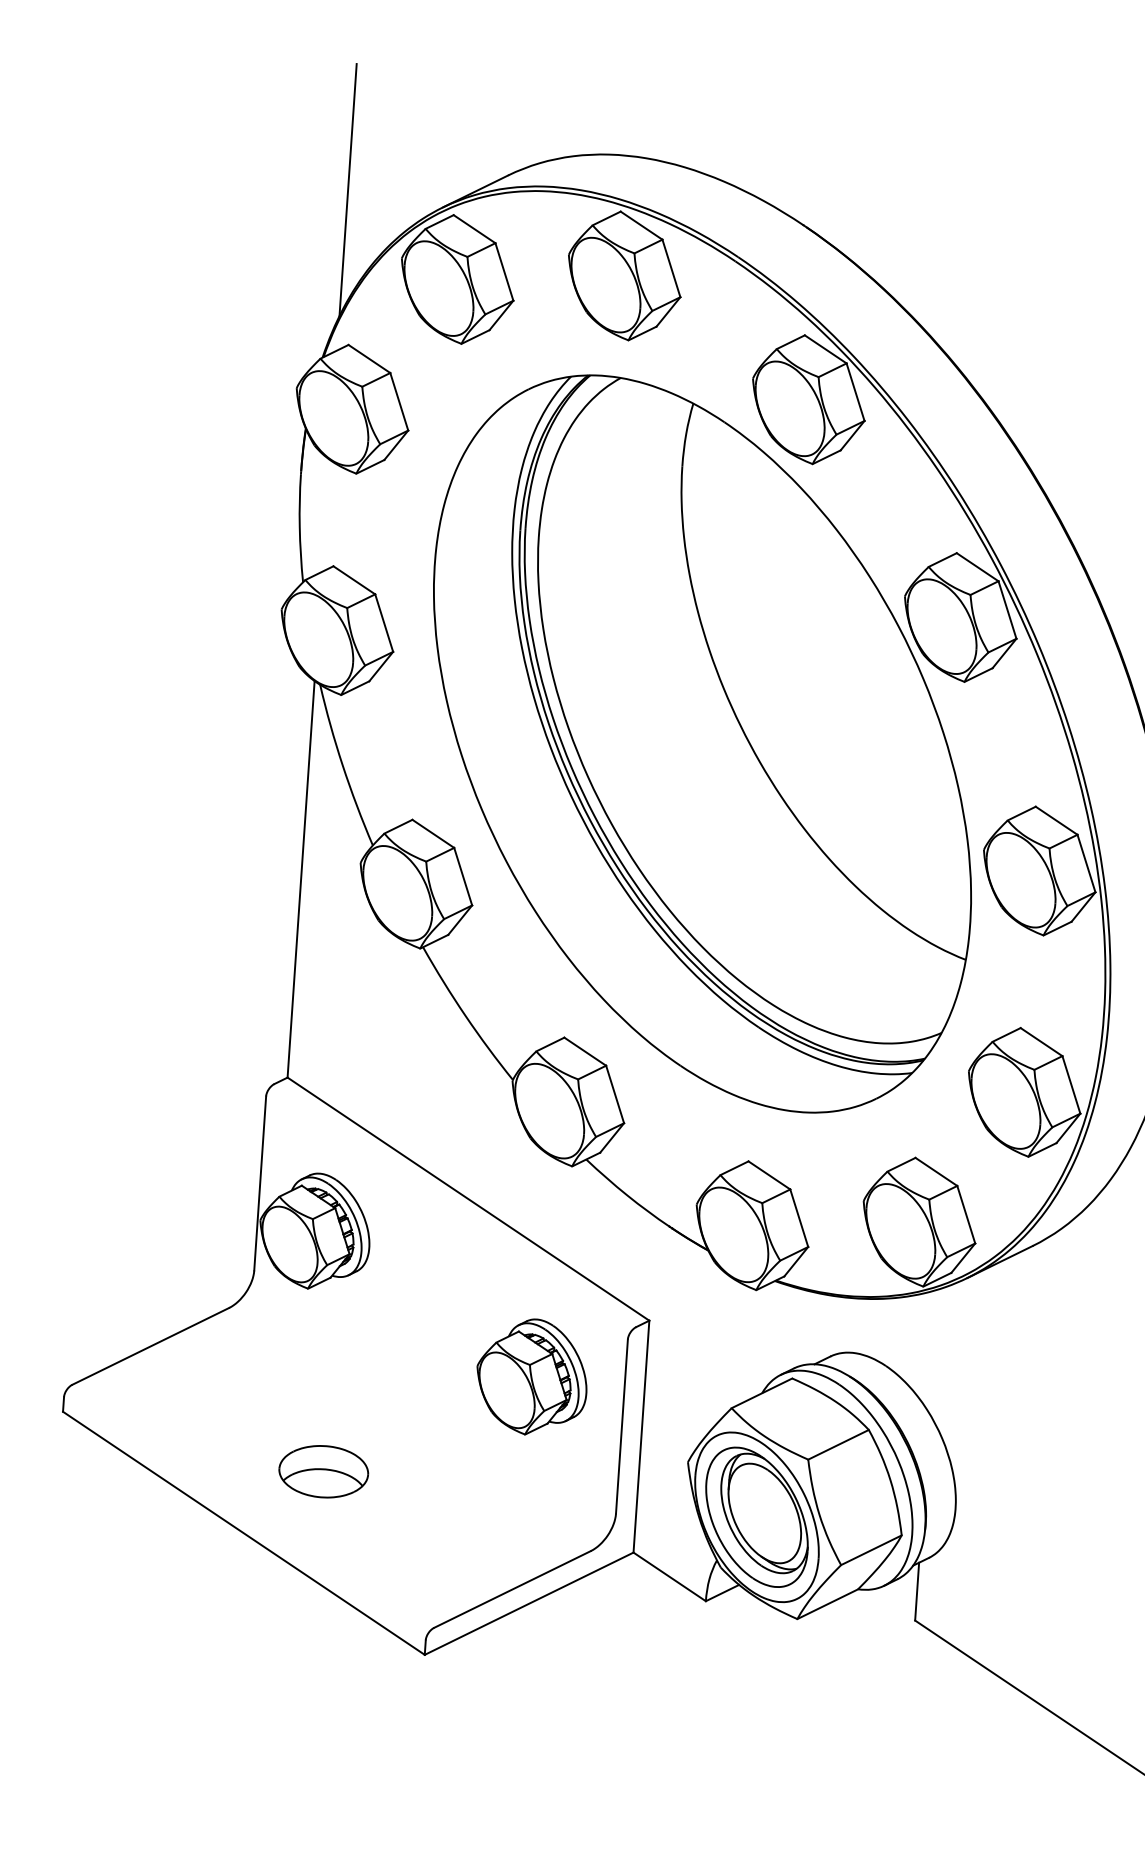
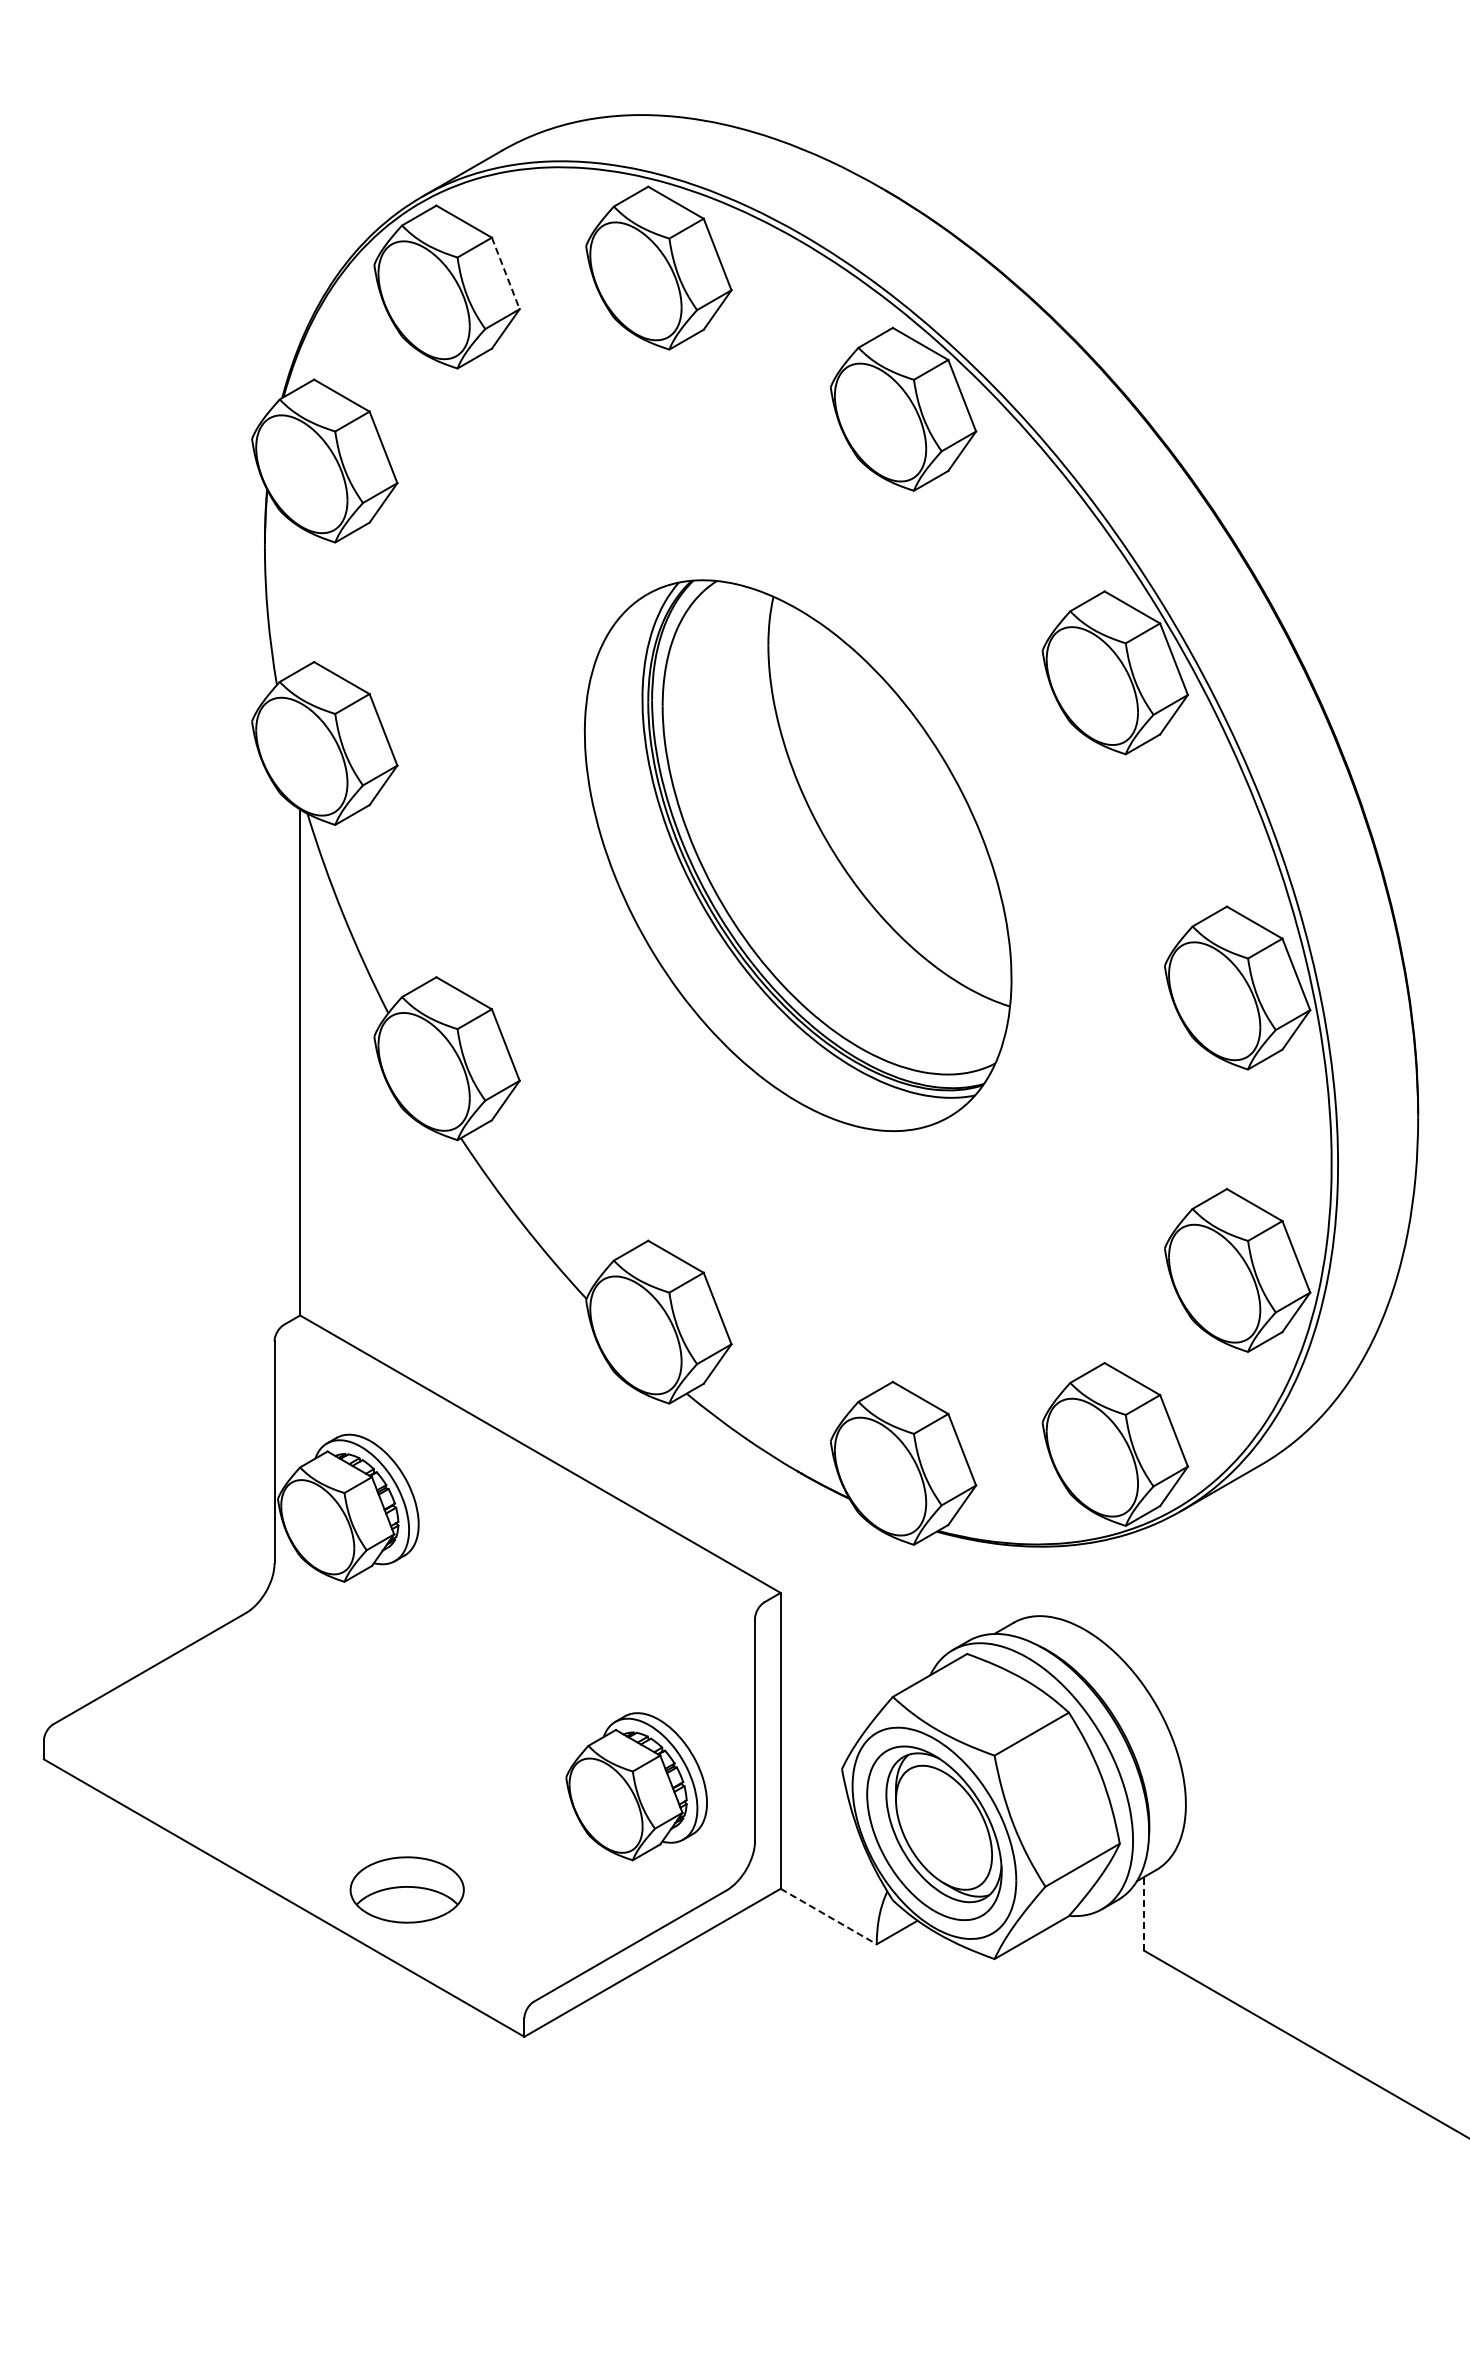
line: (348, 189) -> (300, 182), removed
line: (504, 271) -> (505, 273), solid -> dashed
part: (701, 743) -> (797, 855), size x0.6
part: (531, 1376) -> (636, 1786), moved
part: (323, 1471) -> (406, 1889), moved
line: (670, 1576) -> (829, 1916), solid -> dashed
line: (917, 1591) -> (1144, 1913), solid -> dashed

